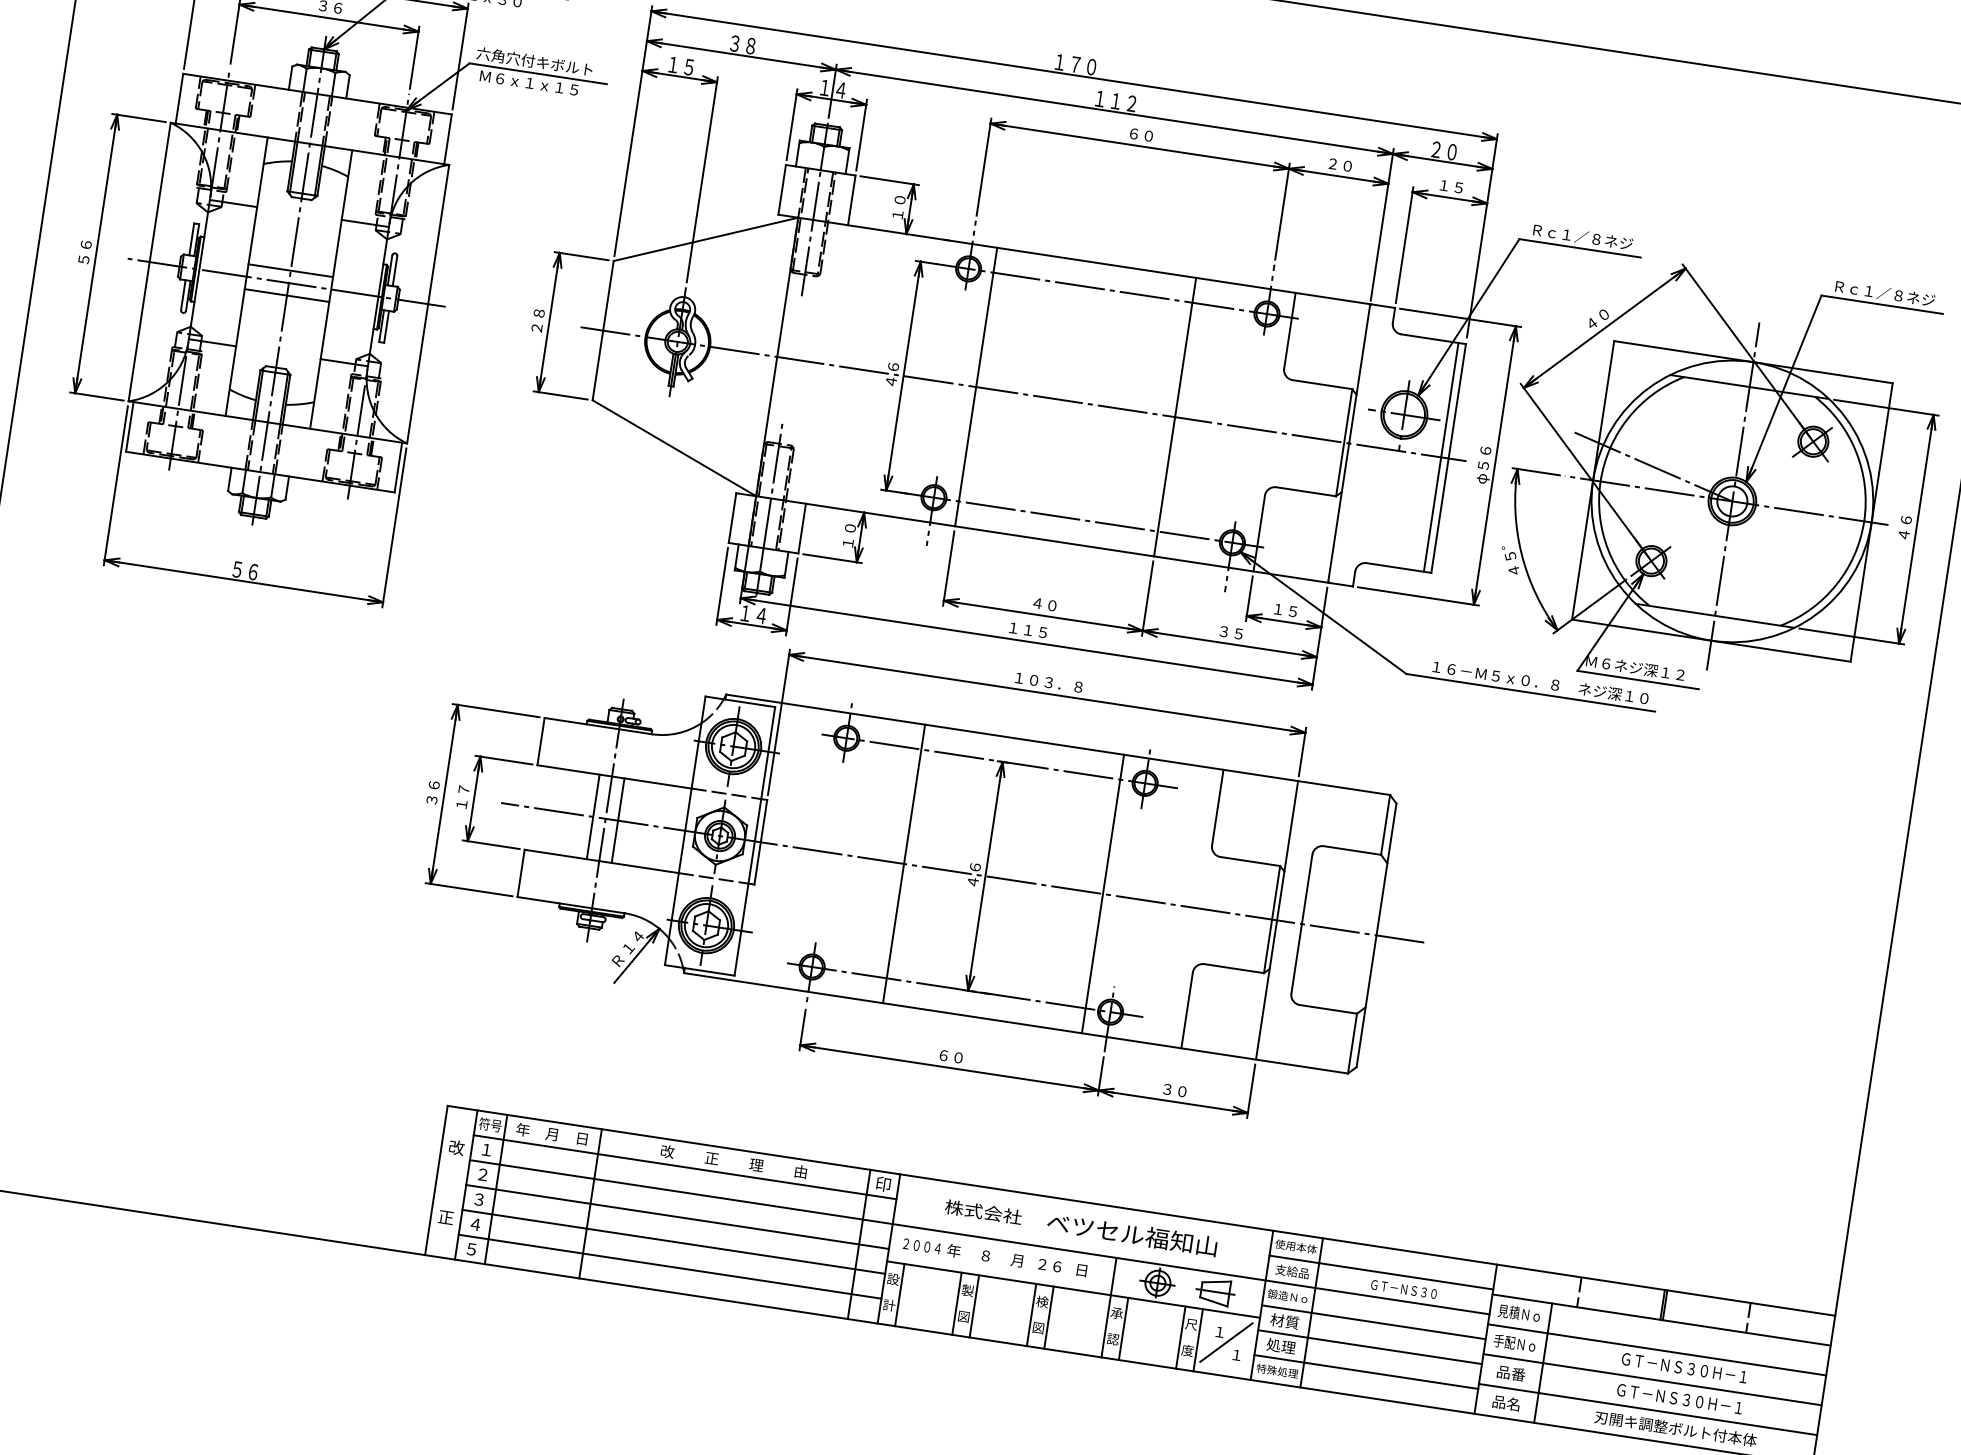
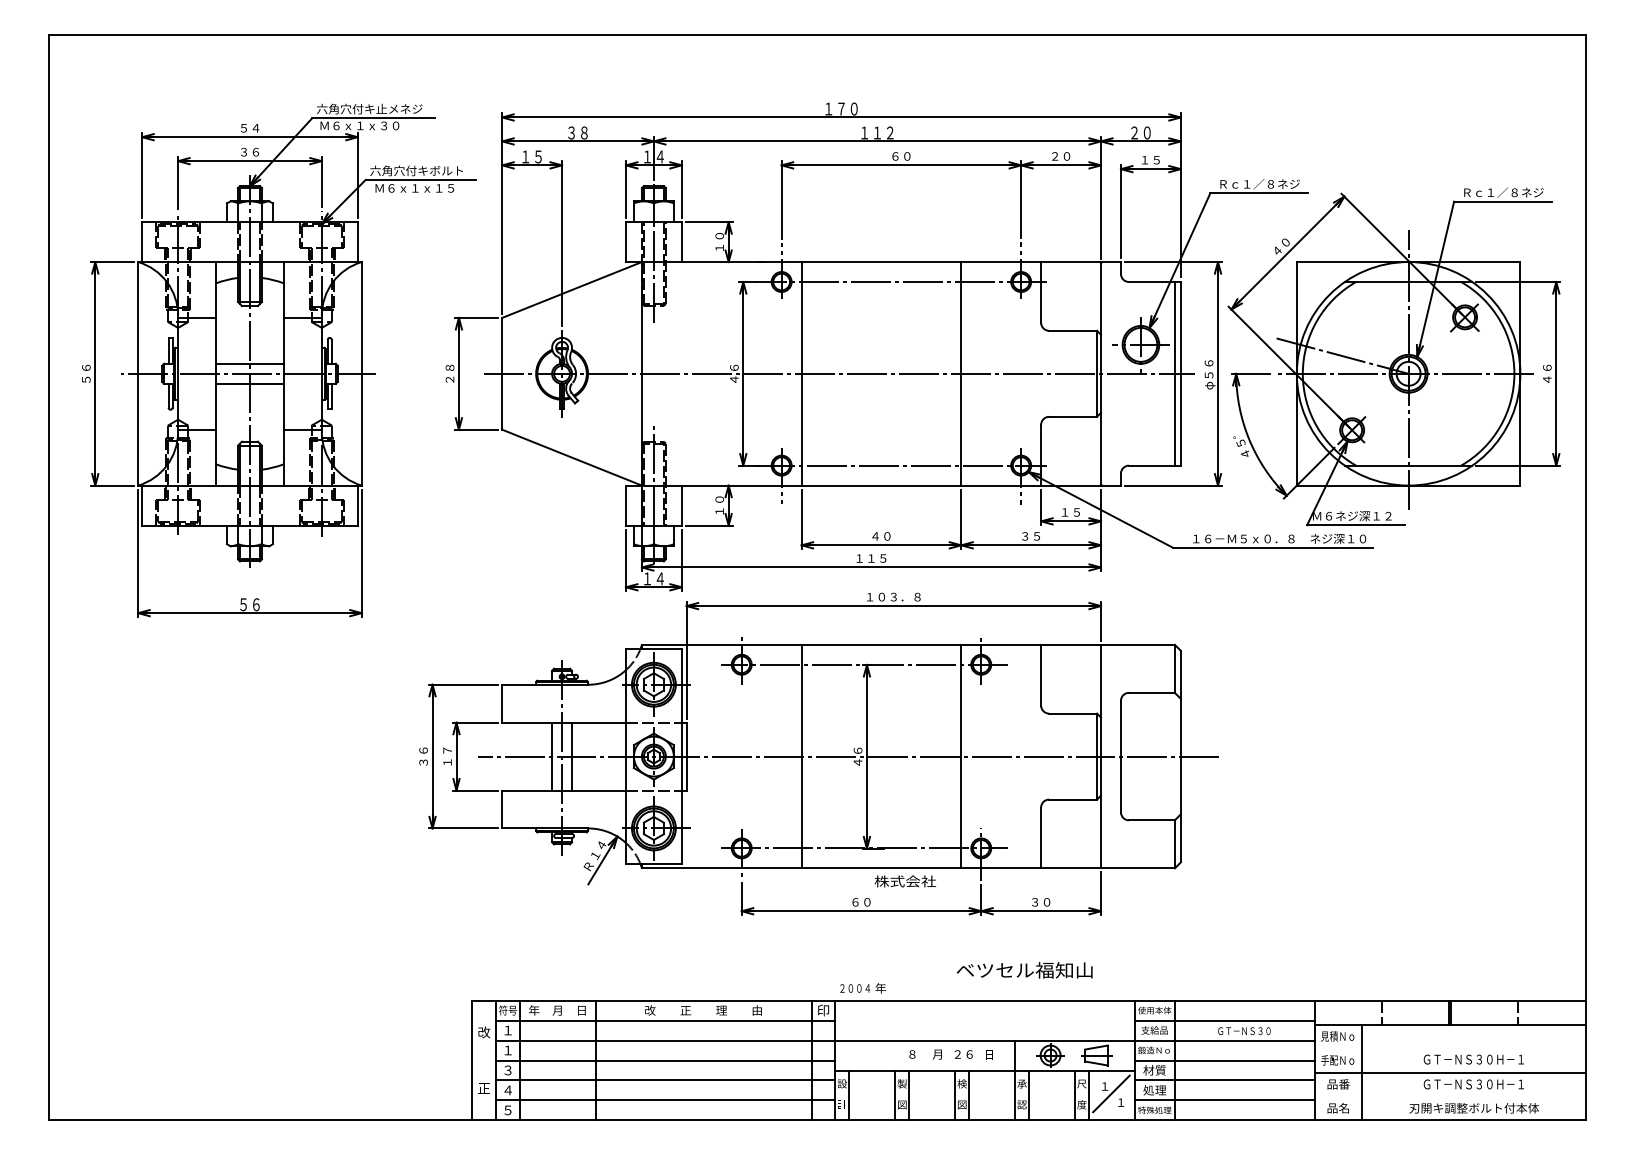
text: (482, 1173) -> (507, 1049), ２ -> １
text: (983, 1212) -> (905, 881), moved
text: (1132, 1234) -> (1024, 970), moved
text: (932, 1247) -> (863, 988), moved
line: (1656, 1349) -> (1449, 1048), removed
line: (1647, 1409) -> (1449, 1096), removed

